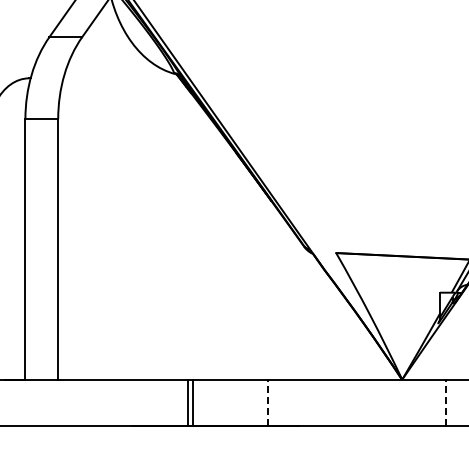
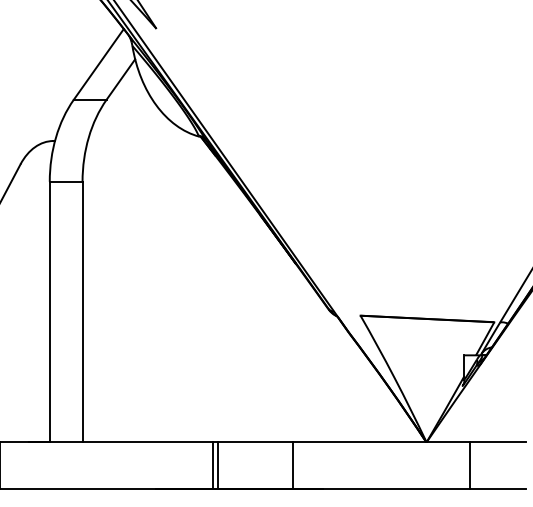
line: (268, 401) -> (292, 464), dashed -> solid
line: (446, 401) -> (470, 464), dashed -> solid

